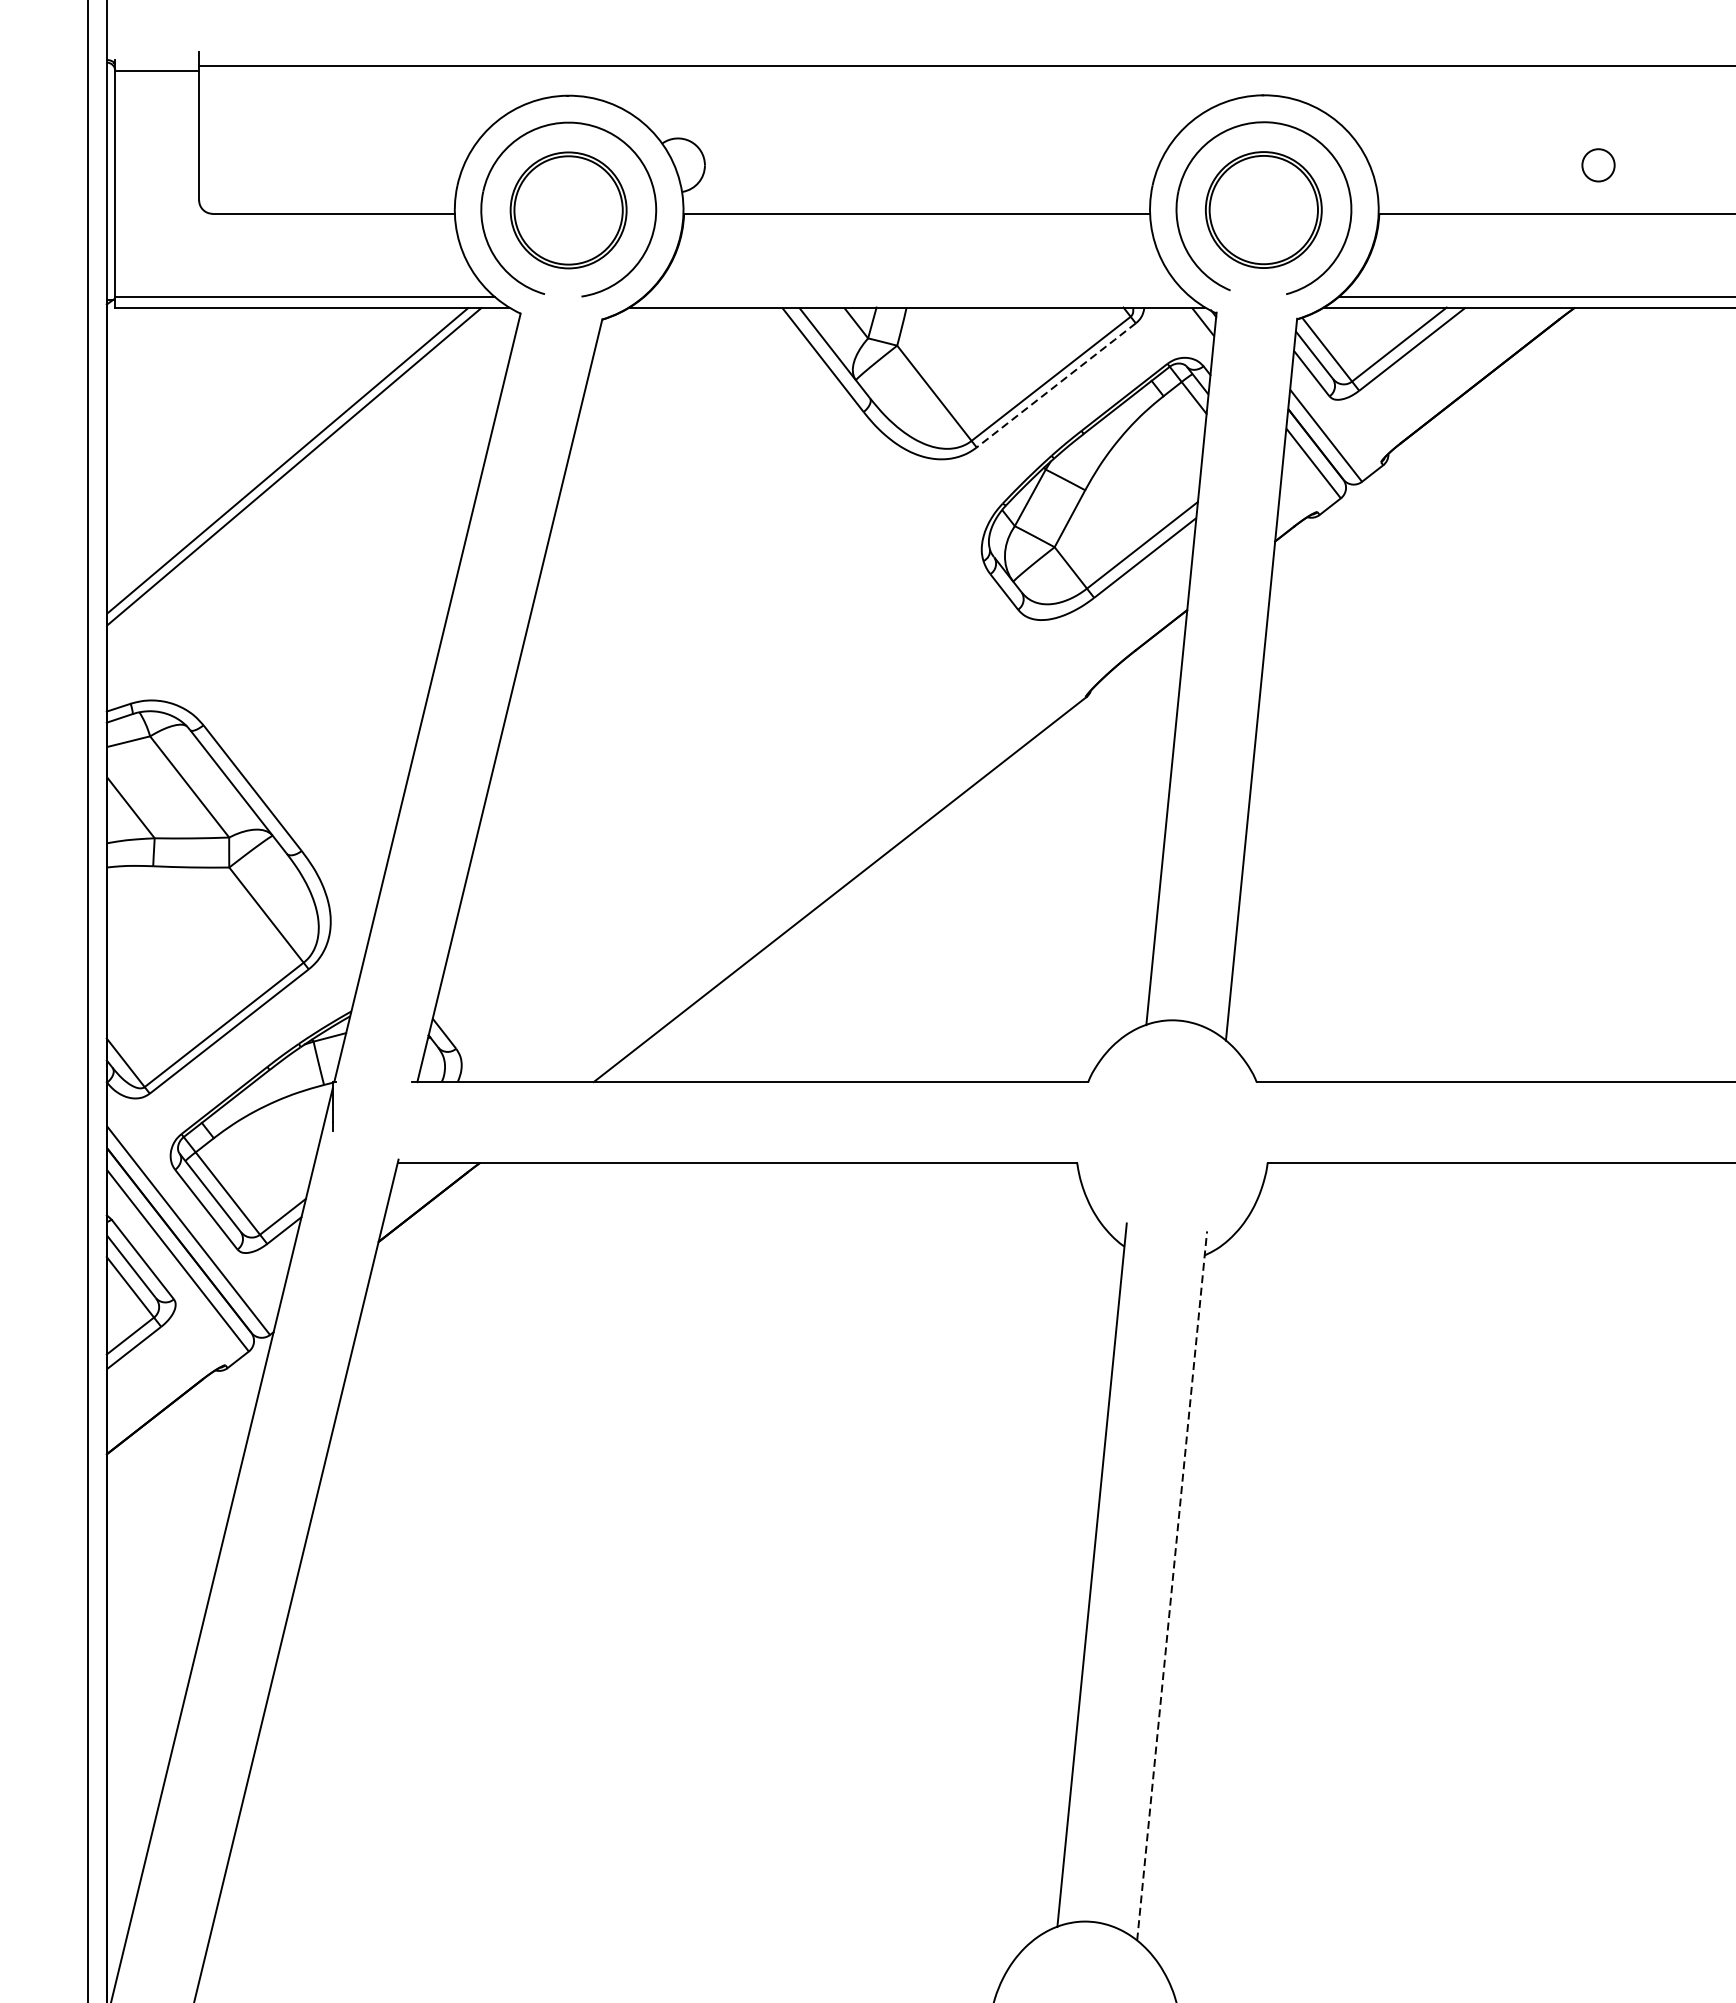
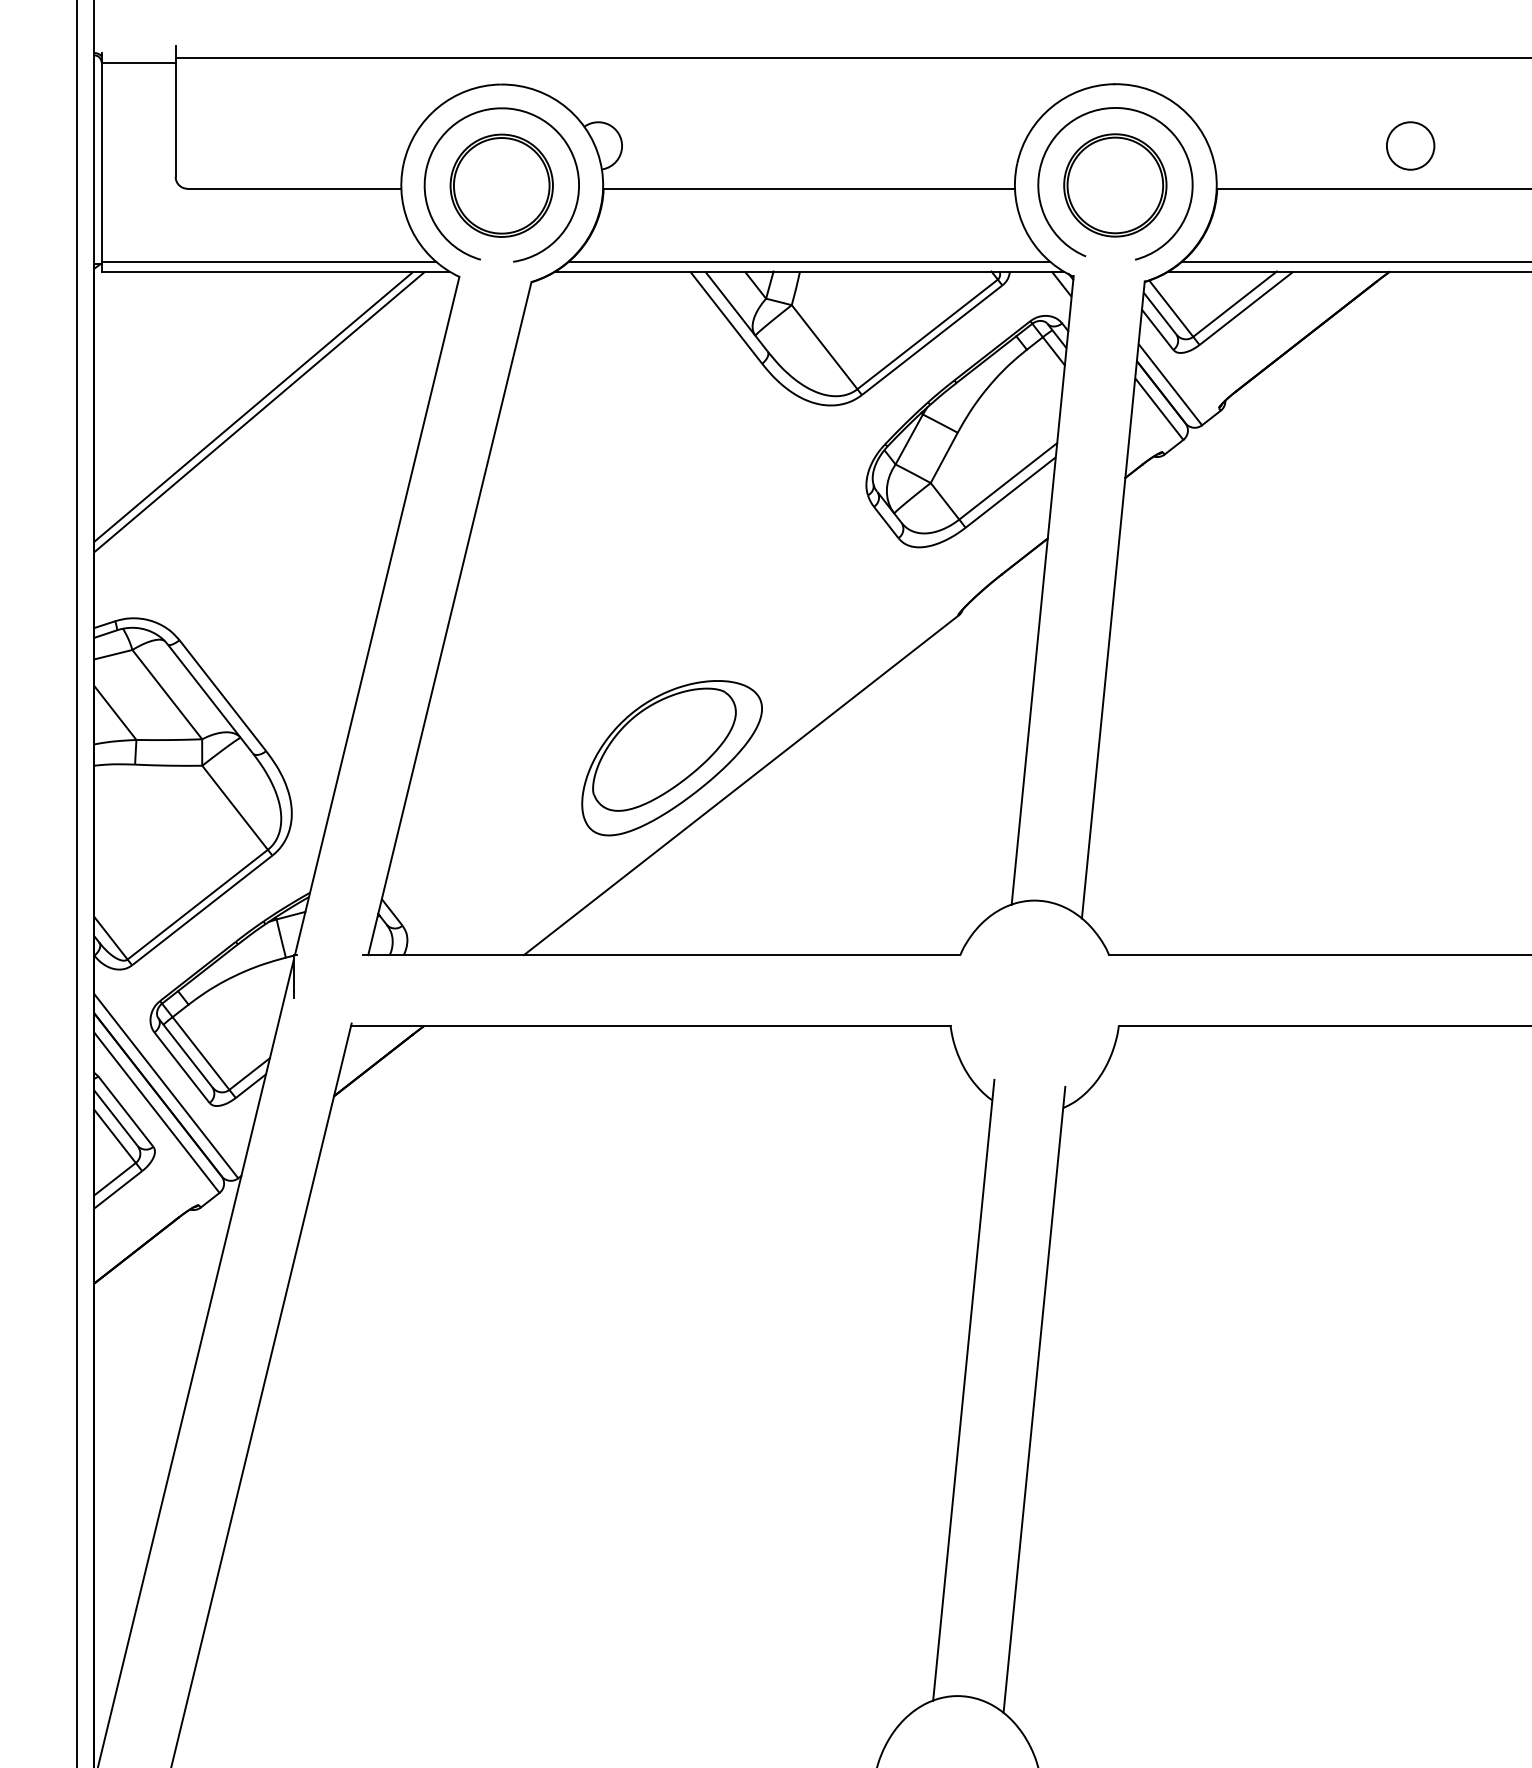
circle: (1598, 164) -> (1410, 145), size x1.67
line: (917, 297) -> (809, 262), added
line: (1056, 385) -> (932, 340), dashed -> solid
part: (760, 859) -> (671, 758), added
line: (1172, 1585) -> (1034, 1399), dashed -> solid

